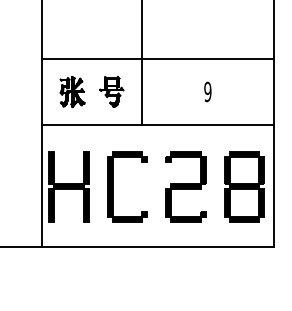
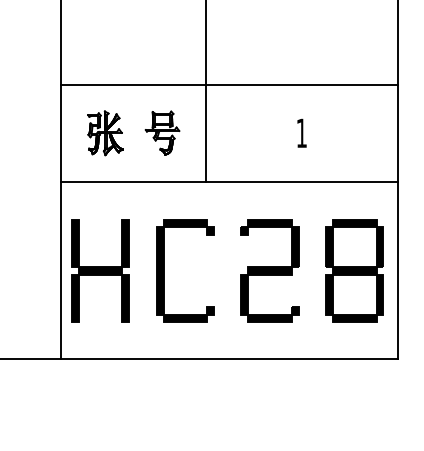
text: (207, 91) -> (301, 132), 9 -> 1

